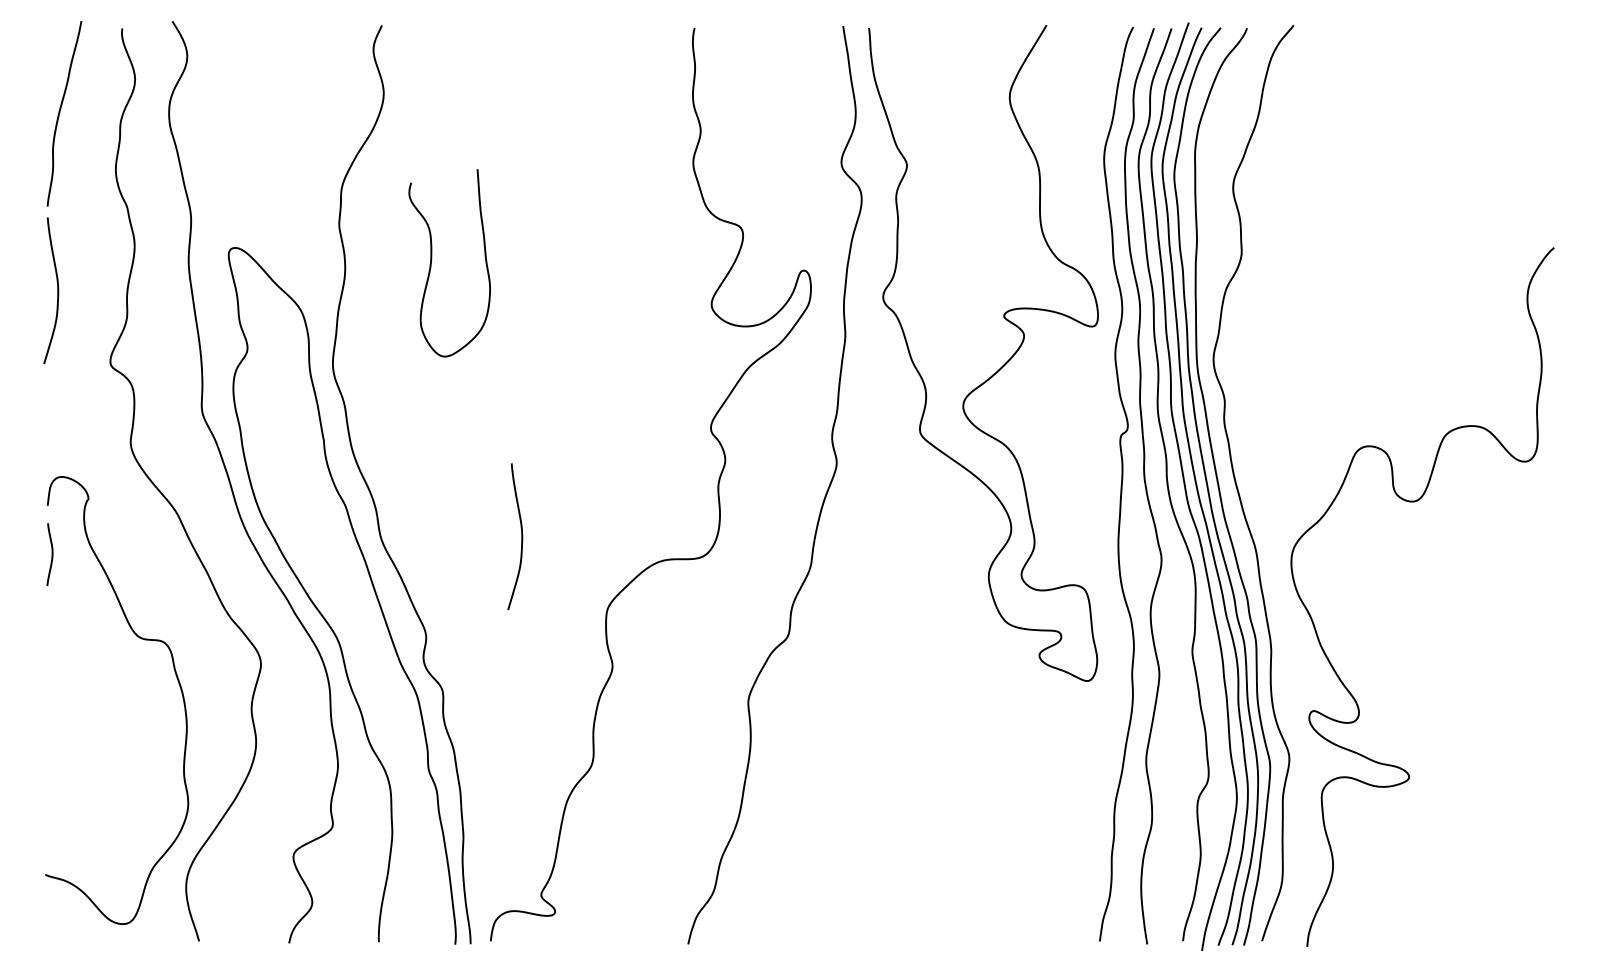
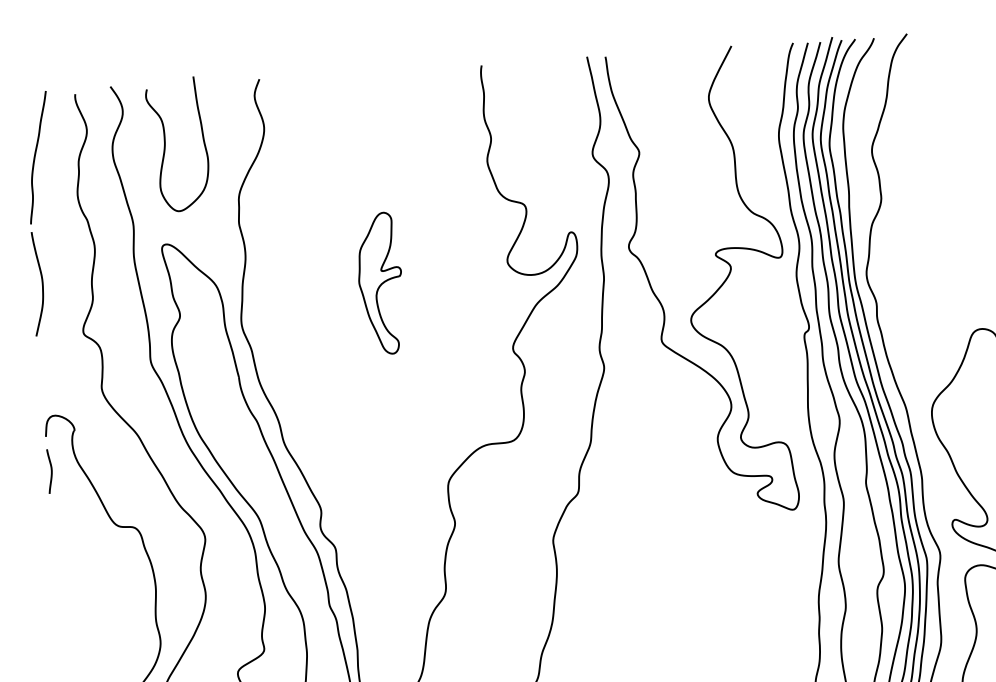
curve: (432, 259) -> (165, 142), moved
part: (531, 323) -> (380, 283), added
curve: (521, 536) -> (383, 435), removed

